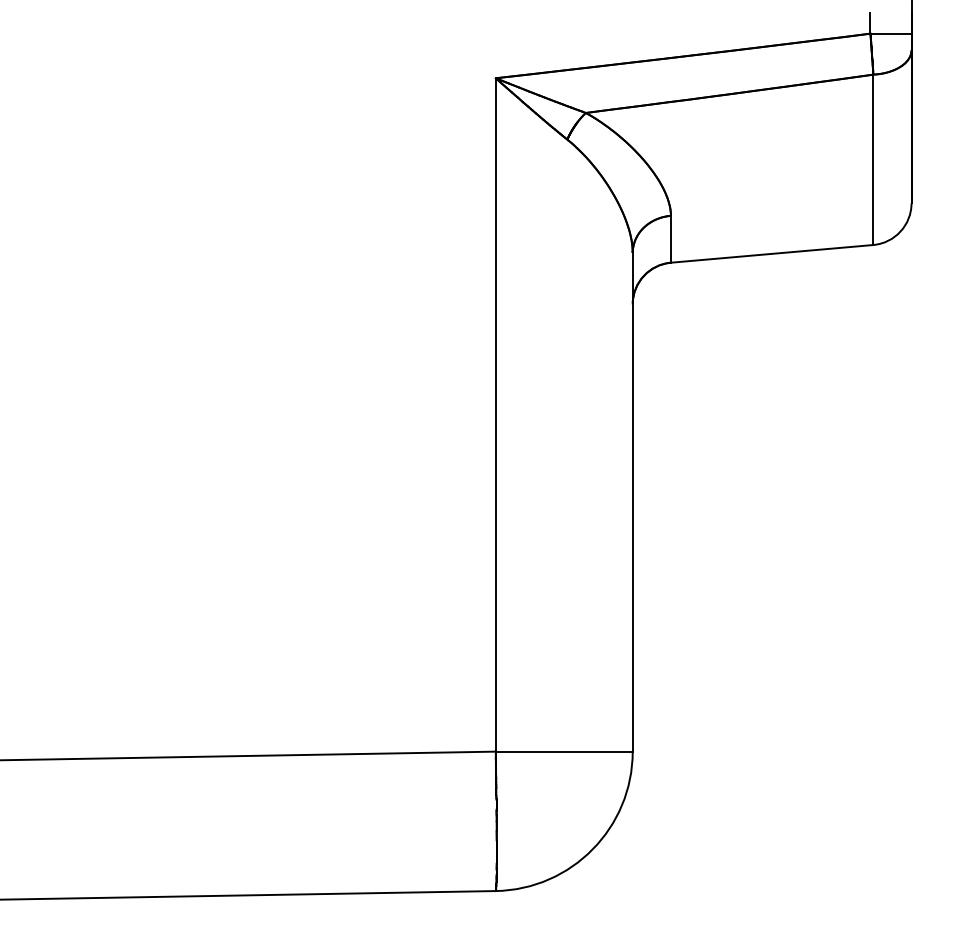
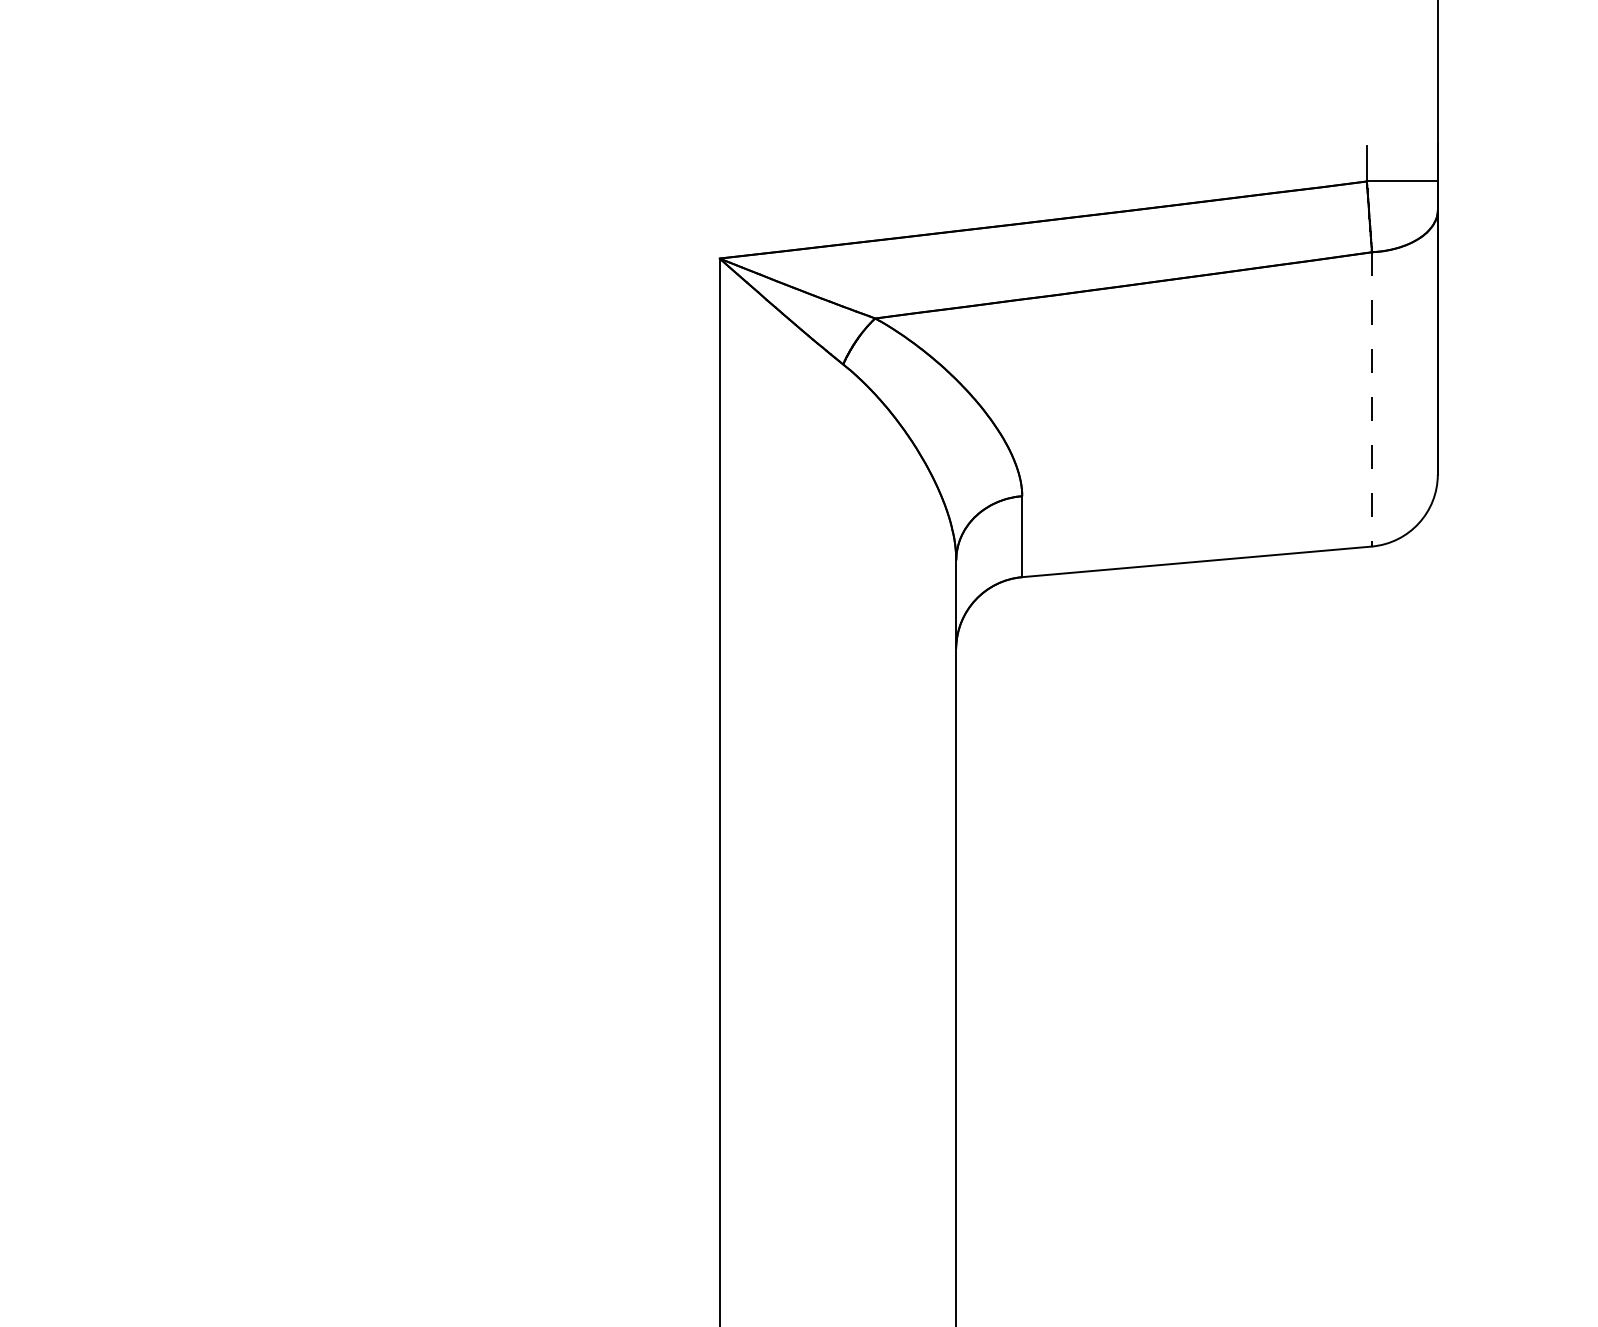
line: (873, 160) -> (1372, 400), solid -> dashed

